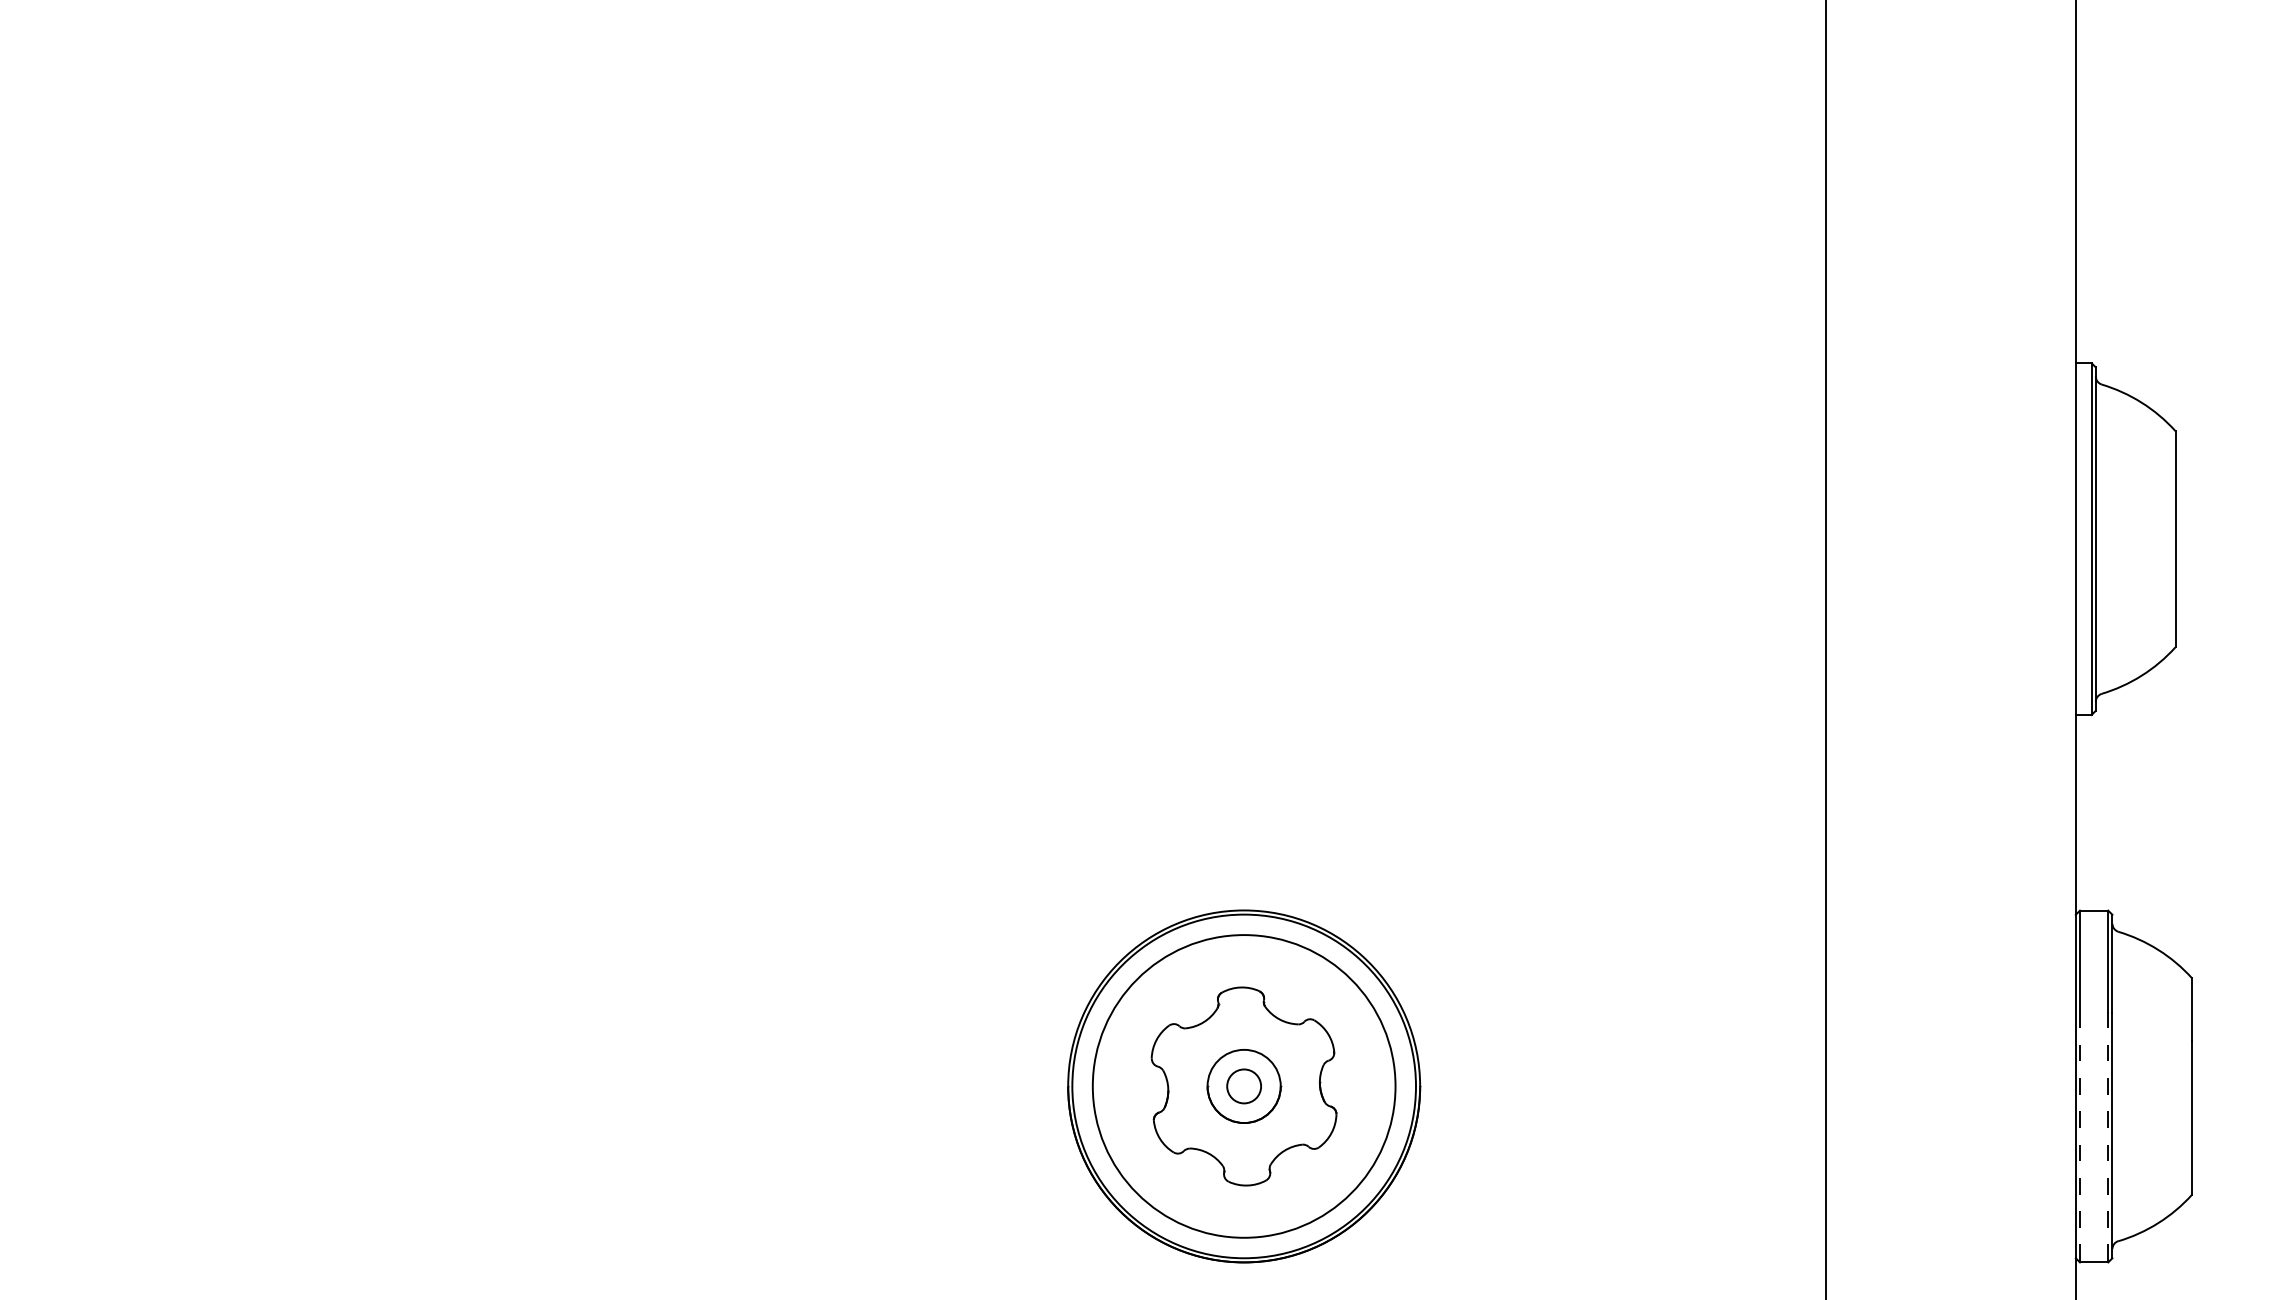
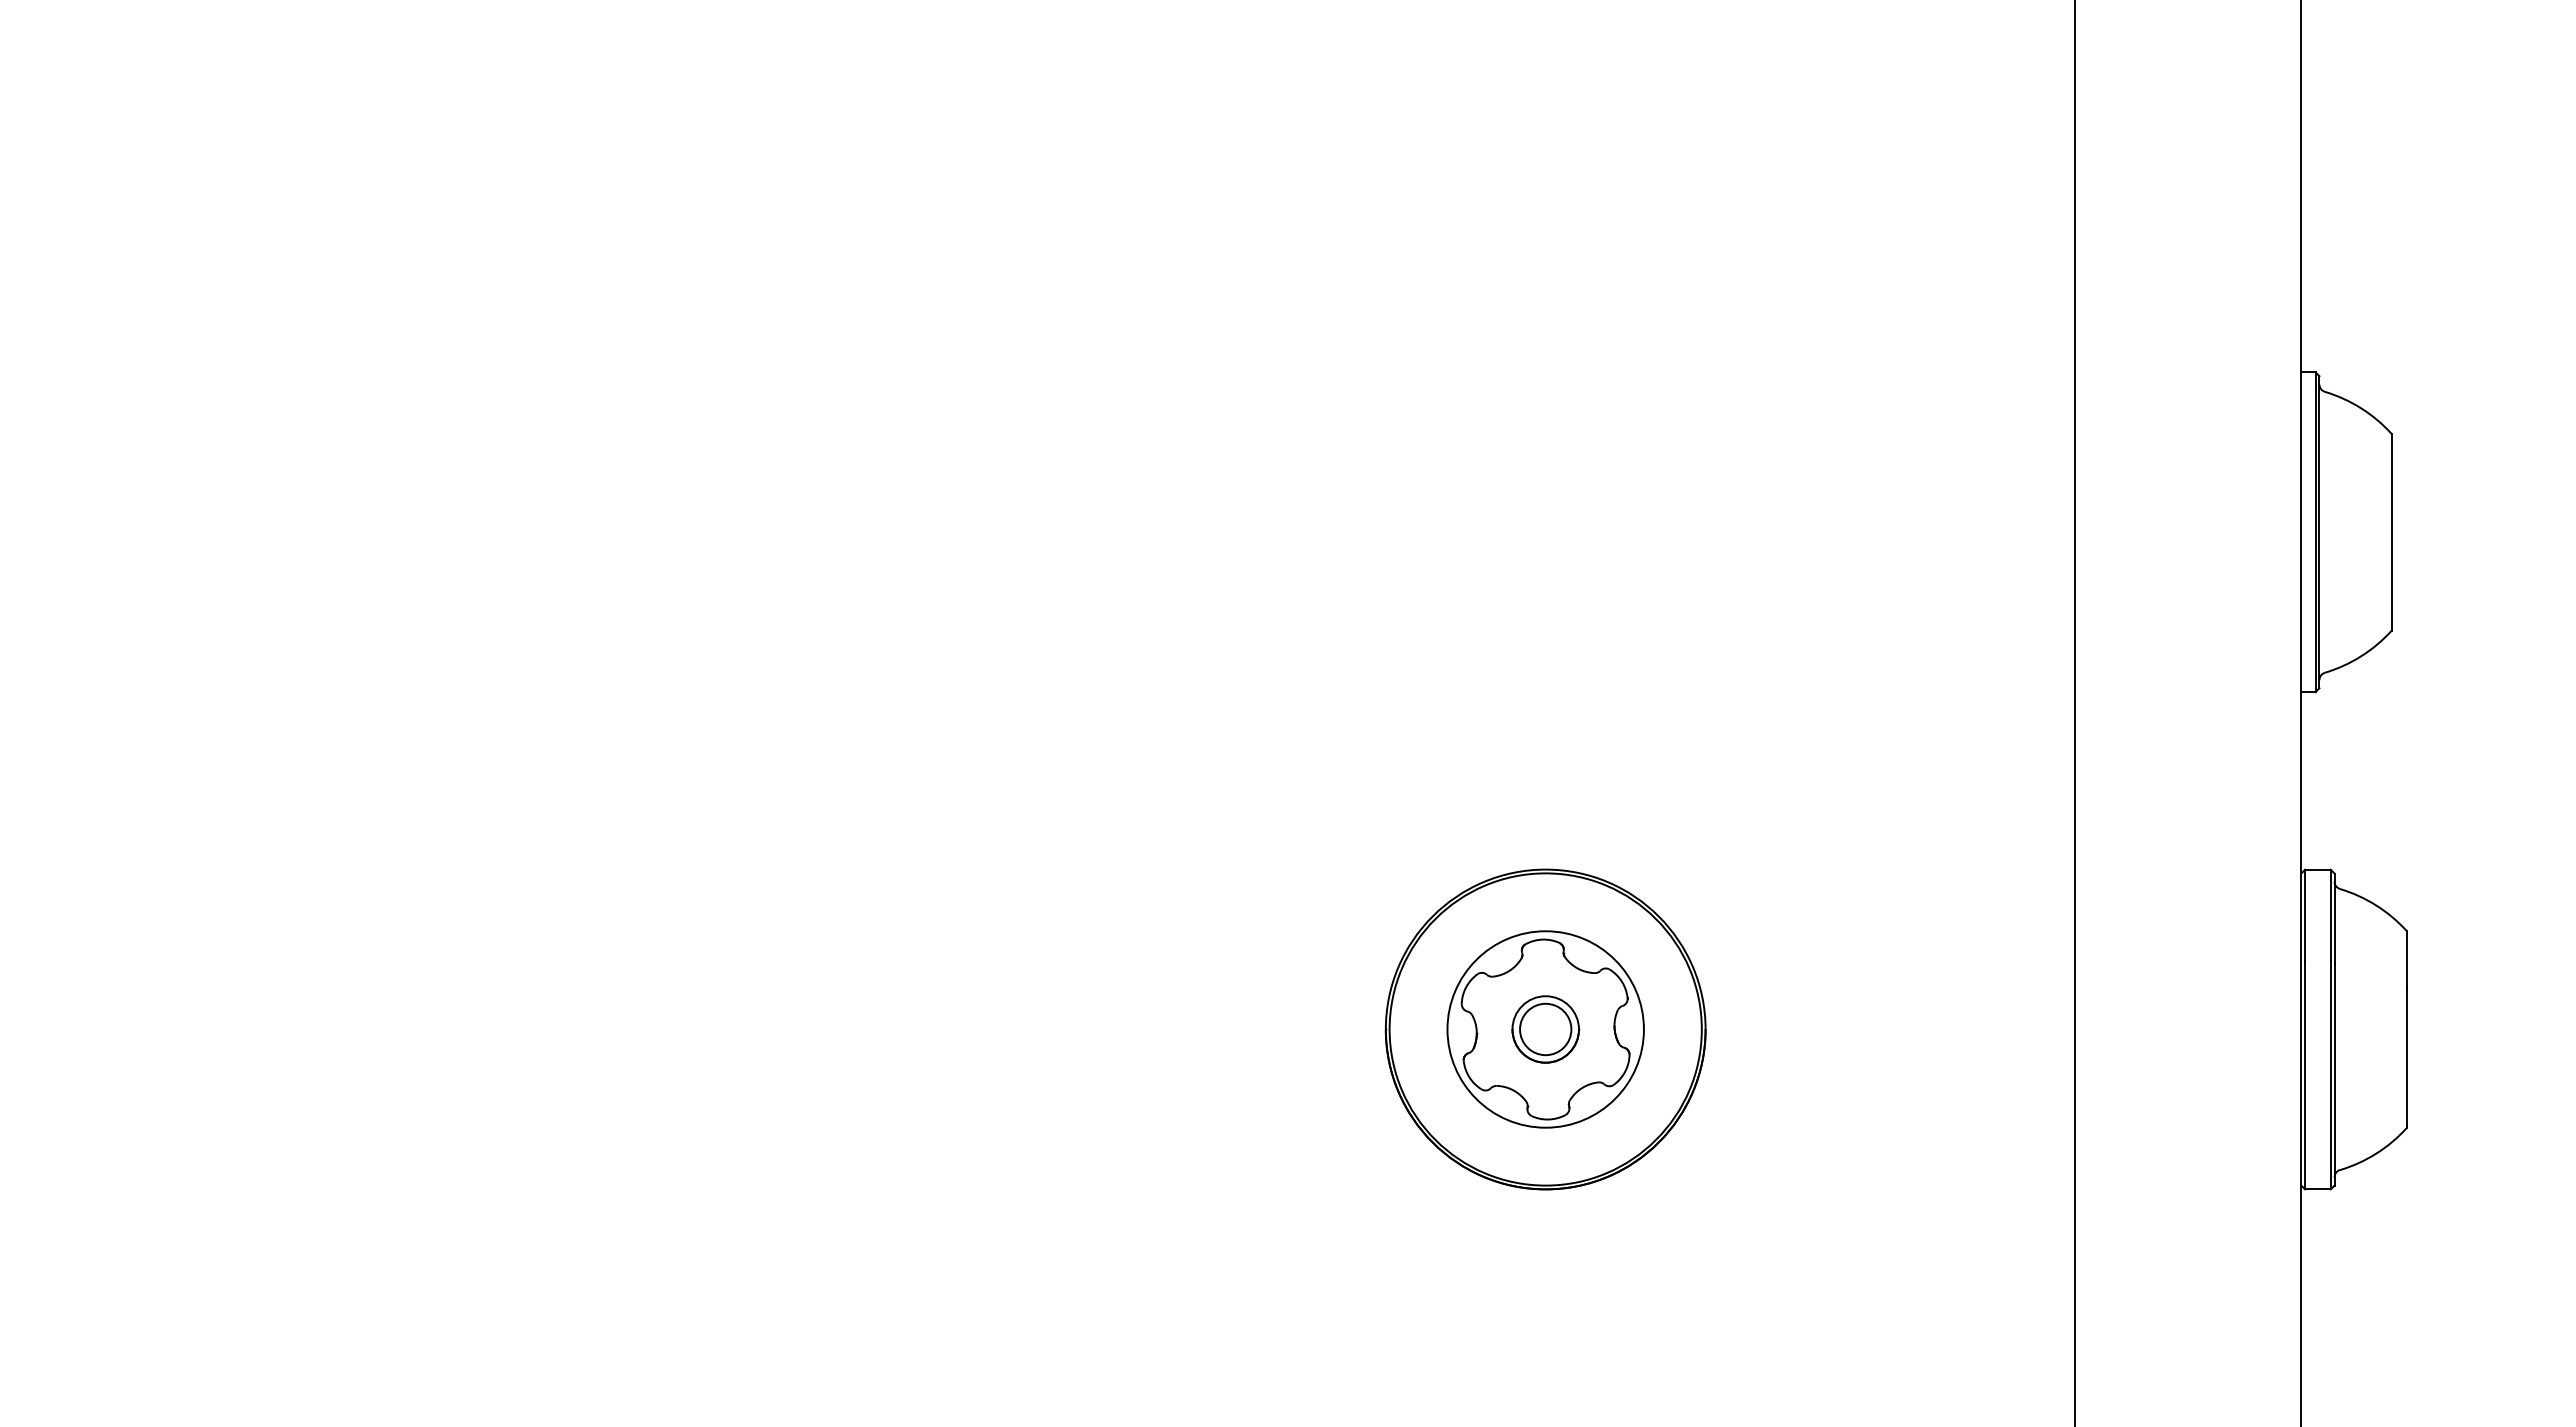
circle: (1243, 1086) -> (1545, 1029), size x0.71
circle: (1243, 1086) -> (1545, 1029), size x1.67
line: (2080, 1137) -> (2305, 1075), dashed -> solid
line: (2107, 1137) -> (2330, 1075), dashed -> solid

